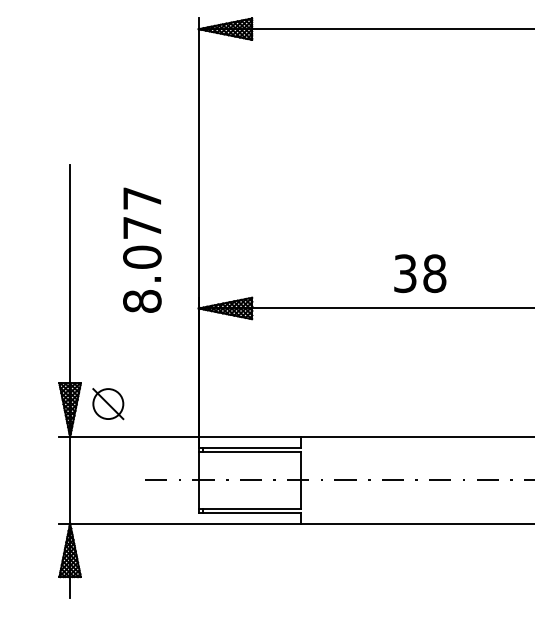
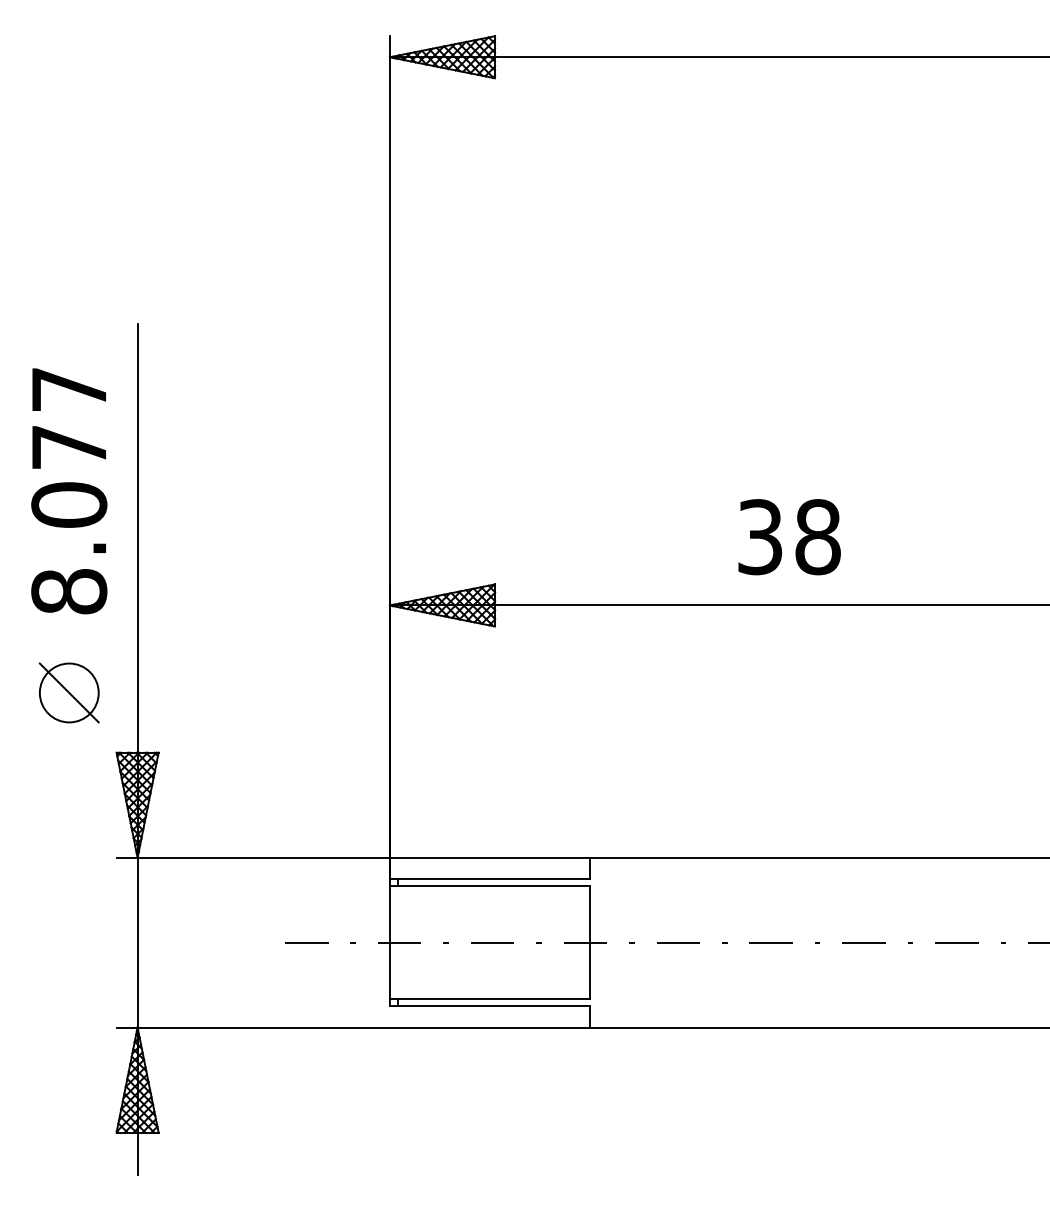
text: (142, 249) -> (69, 489), moved
text: (420, 273) -> (790, 536), moved
part: (108, 404) -> (69, 693), moved

